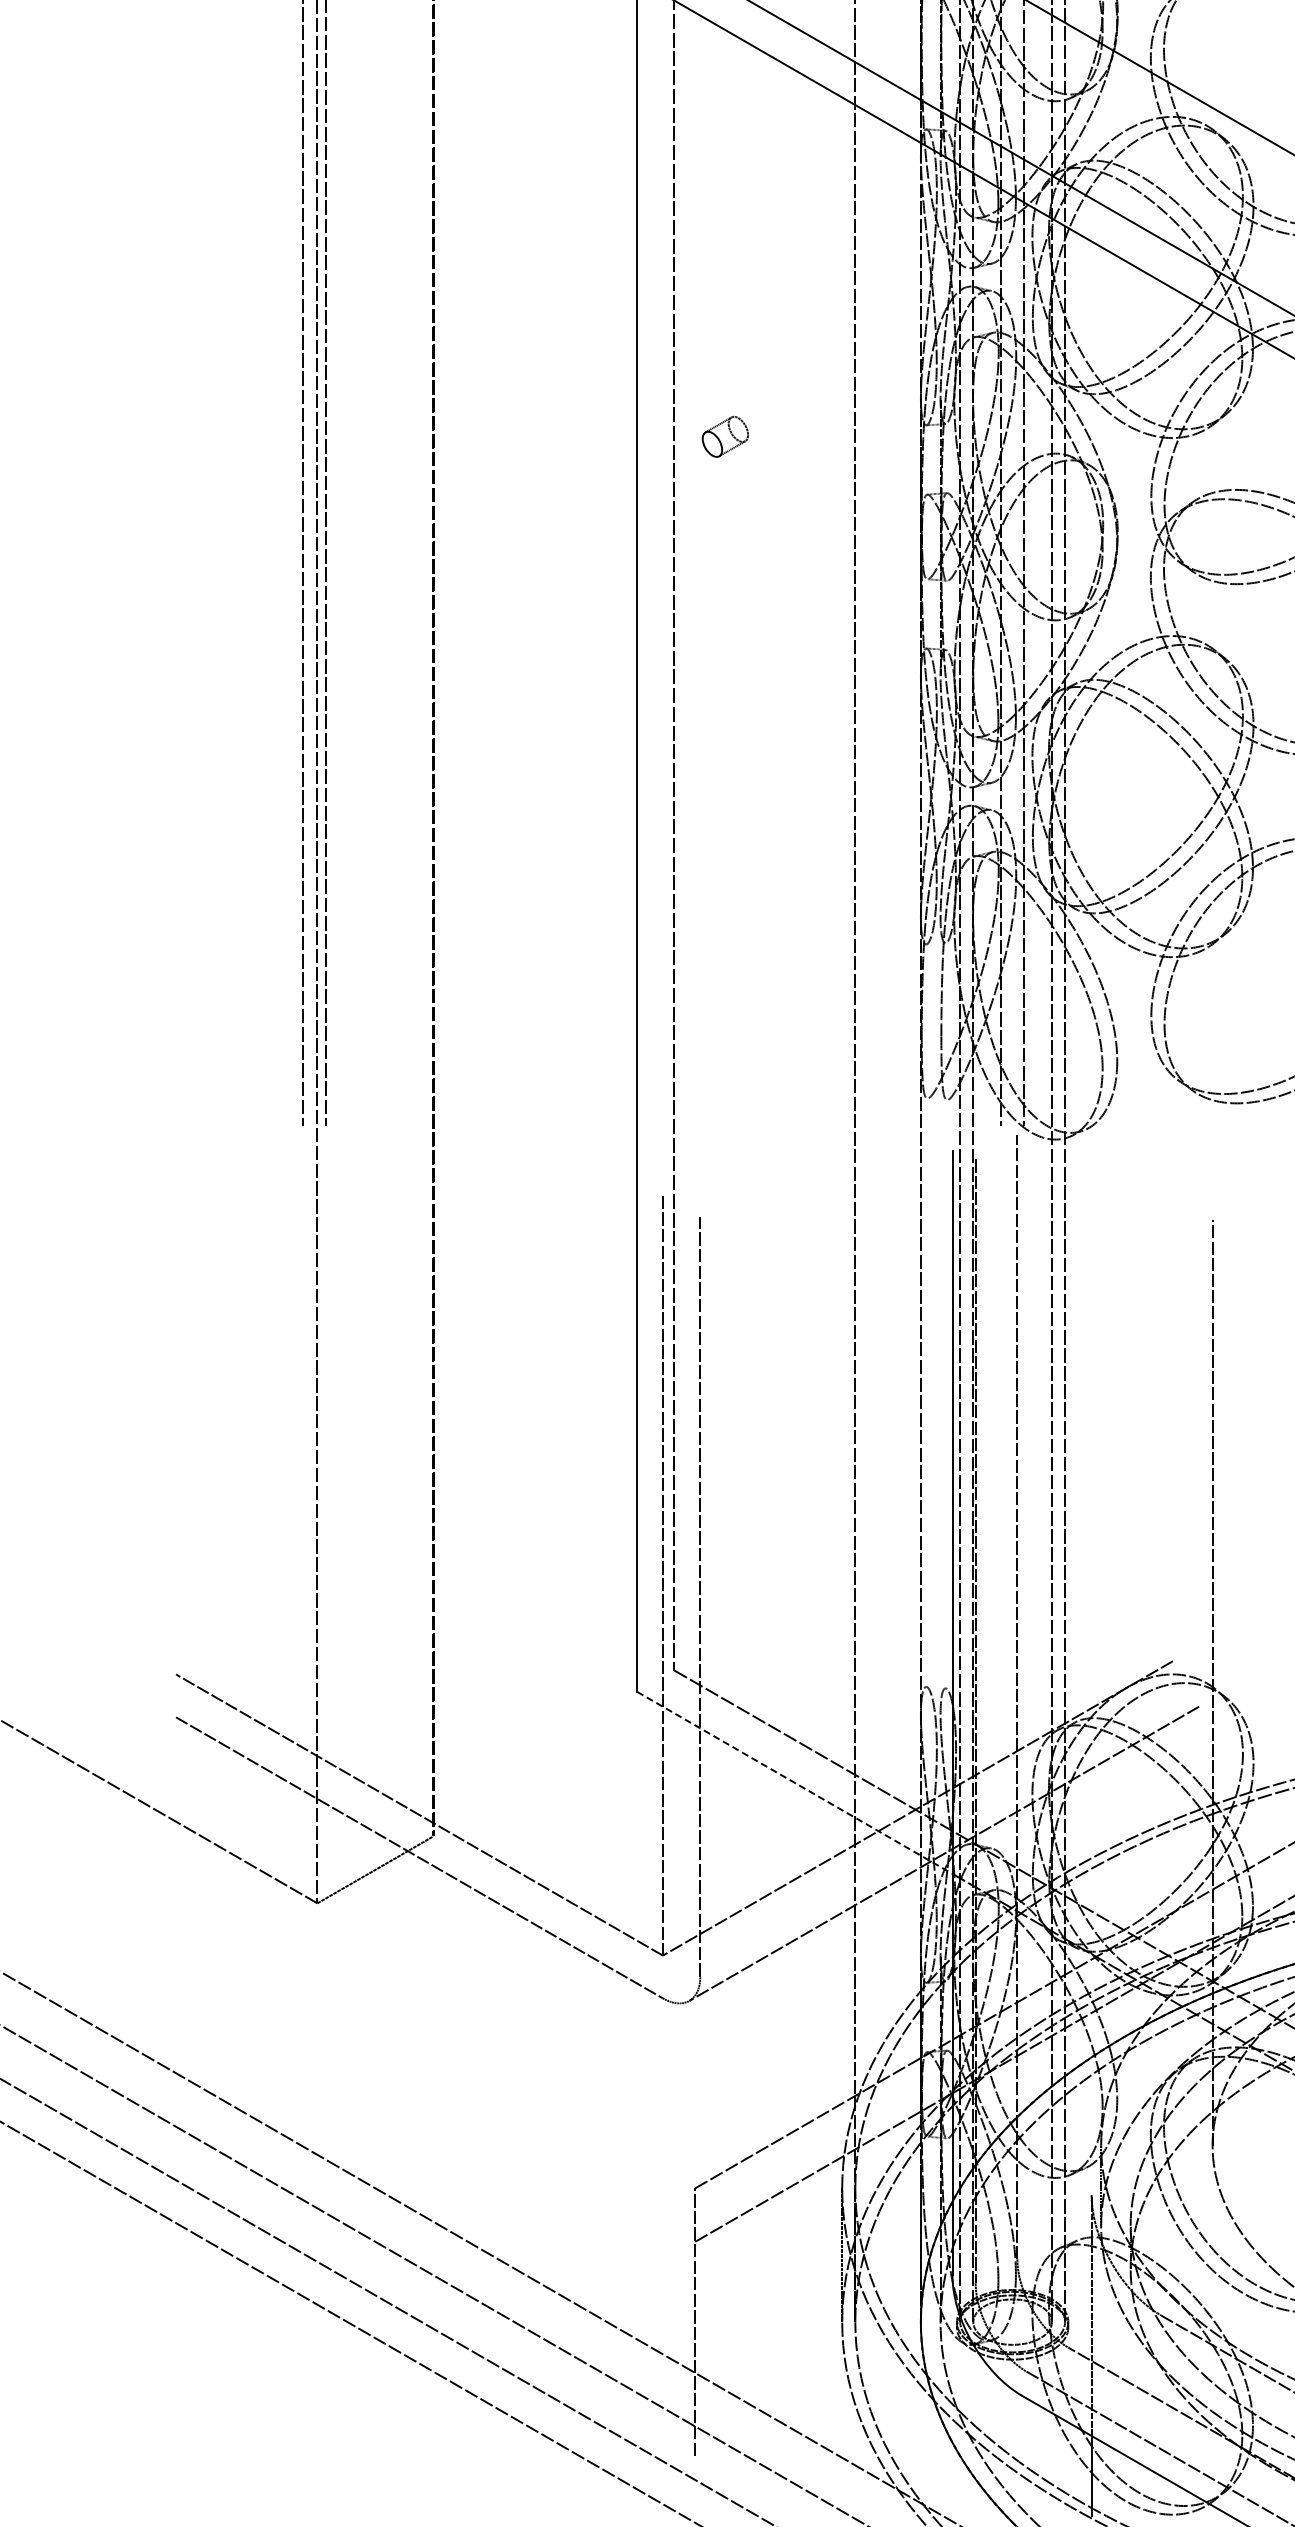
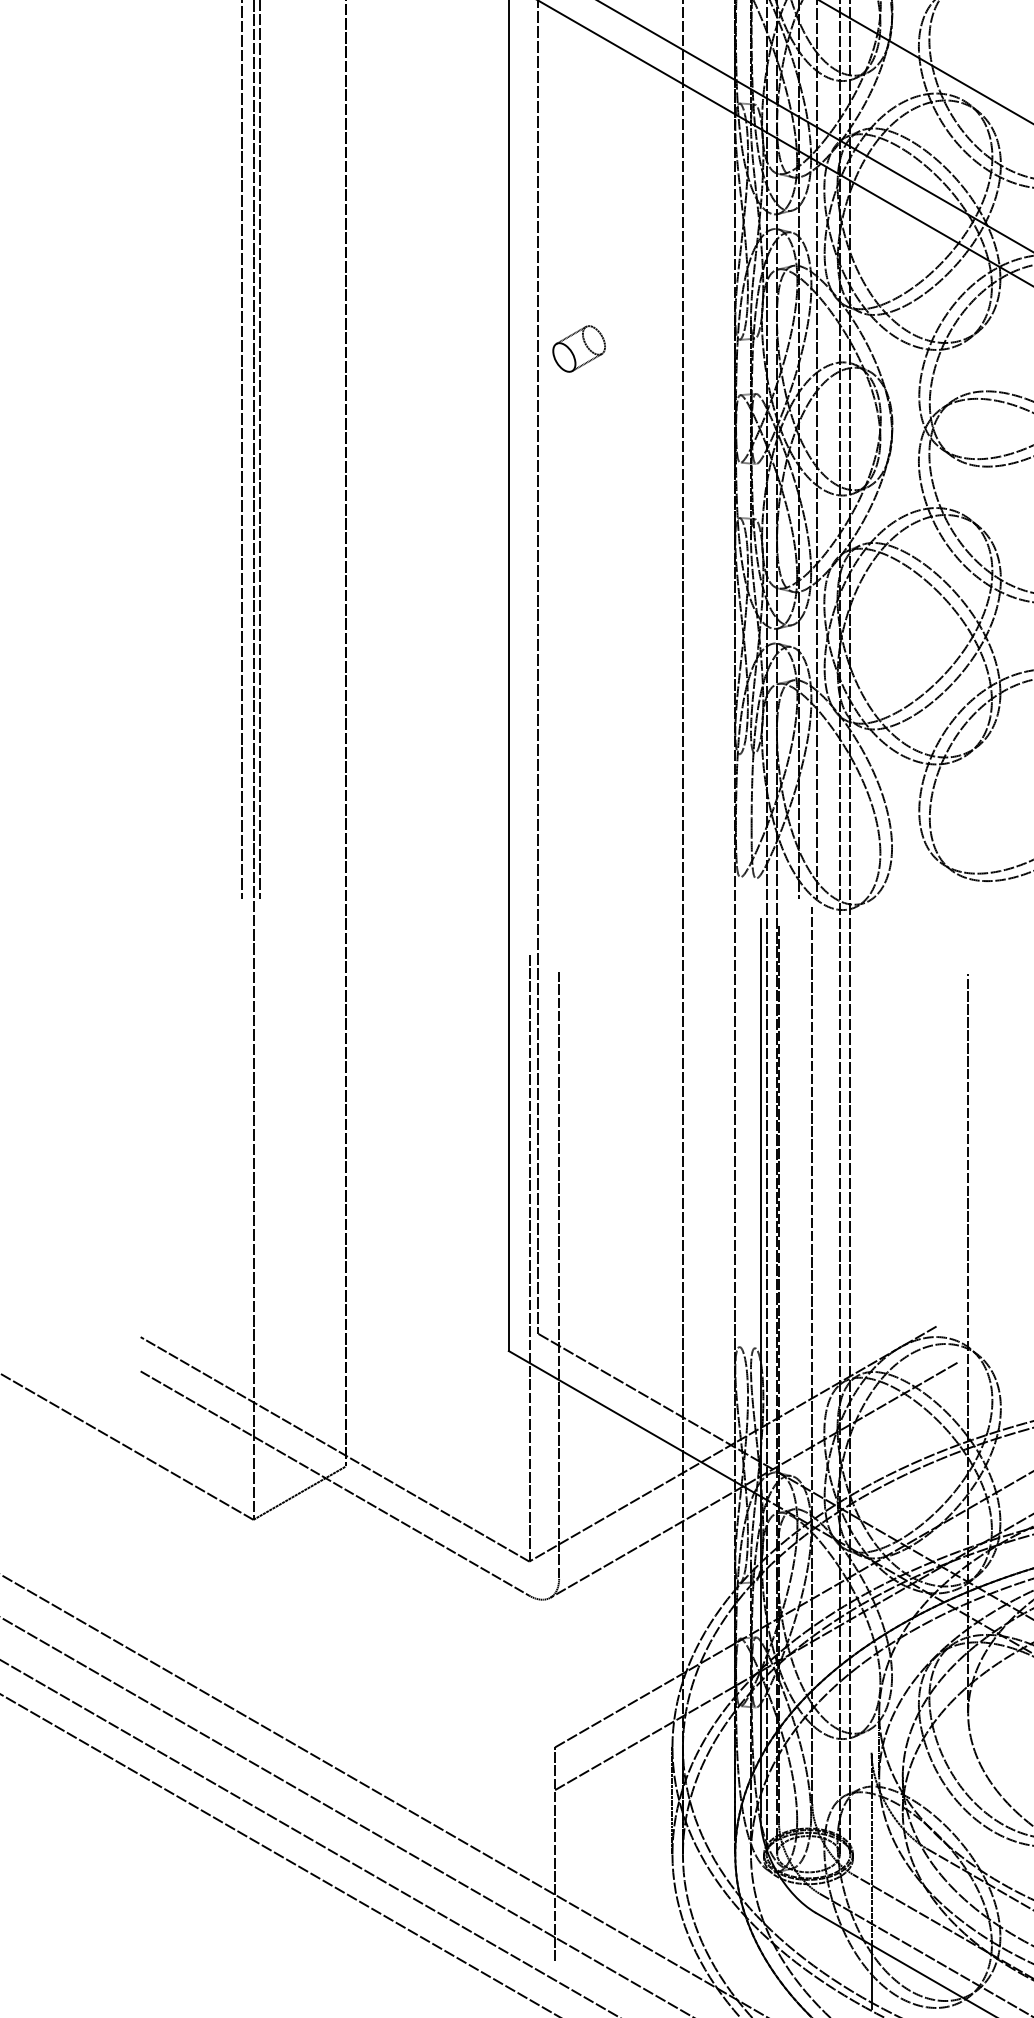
part: (725, 436) -> (579, 348), size x1.43
line: (794, 1782) -> (634, 1423), dashed -> solid

